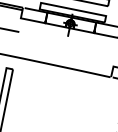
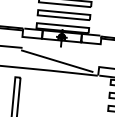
line: (61, 52) -> (57, 60), added

